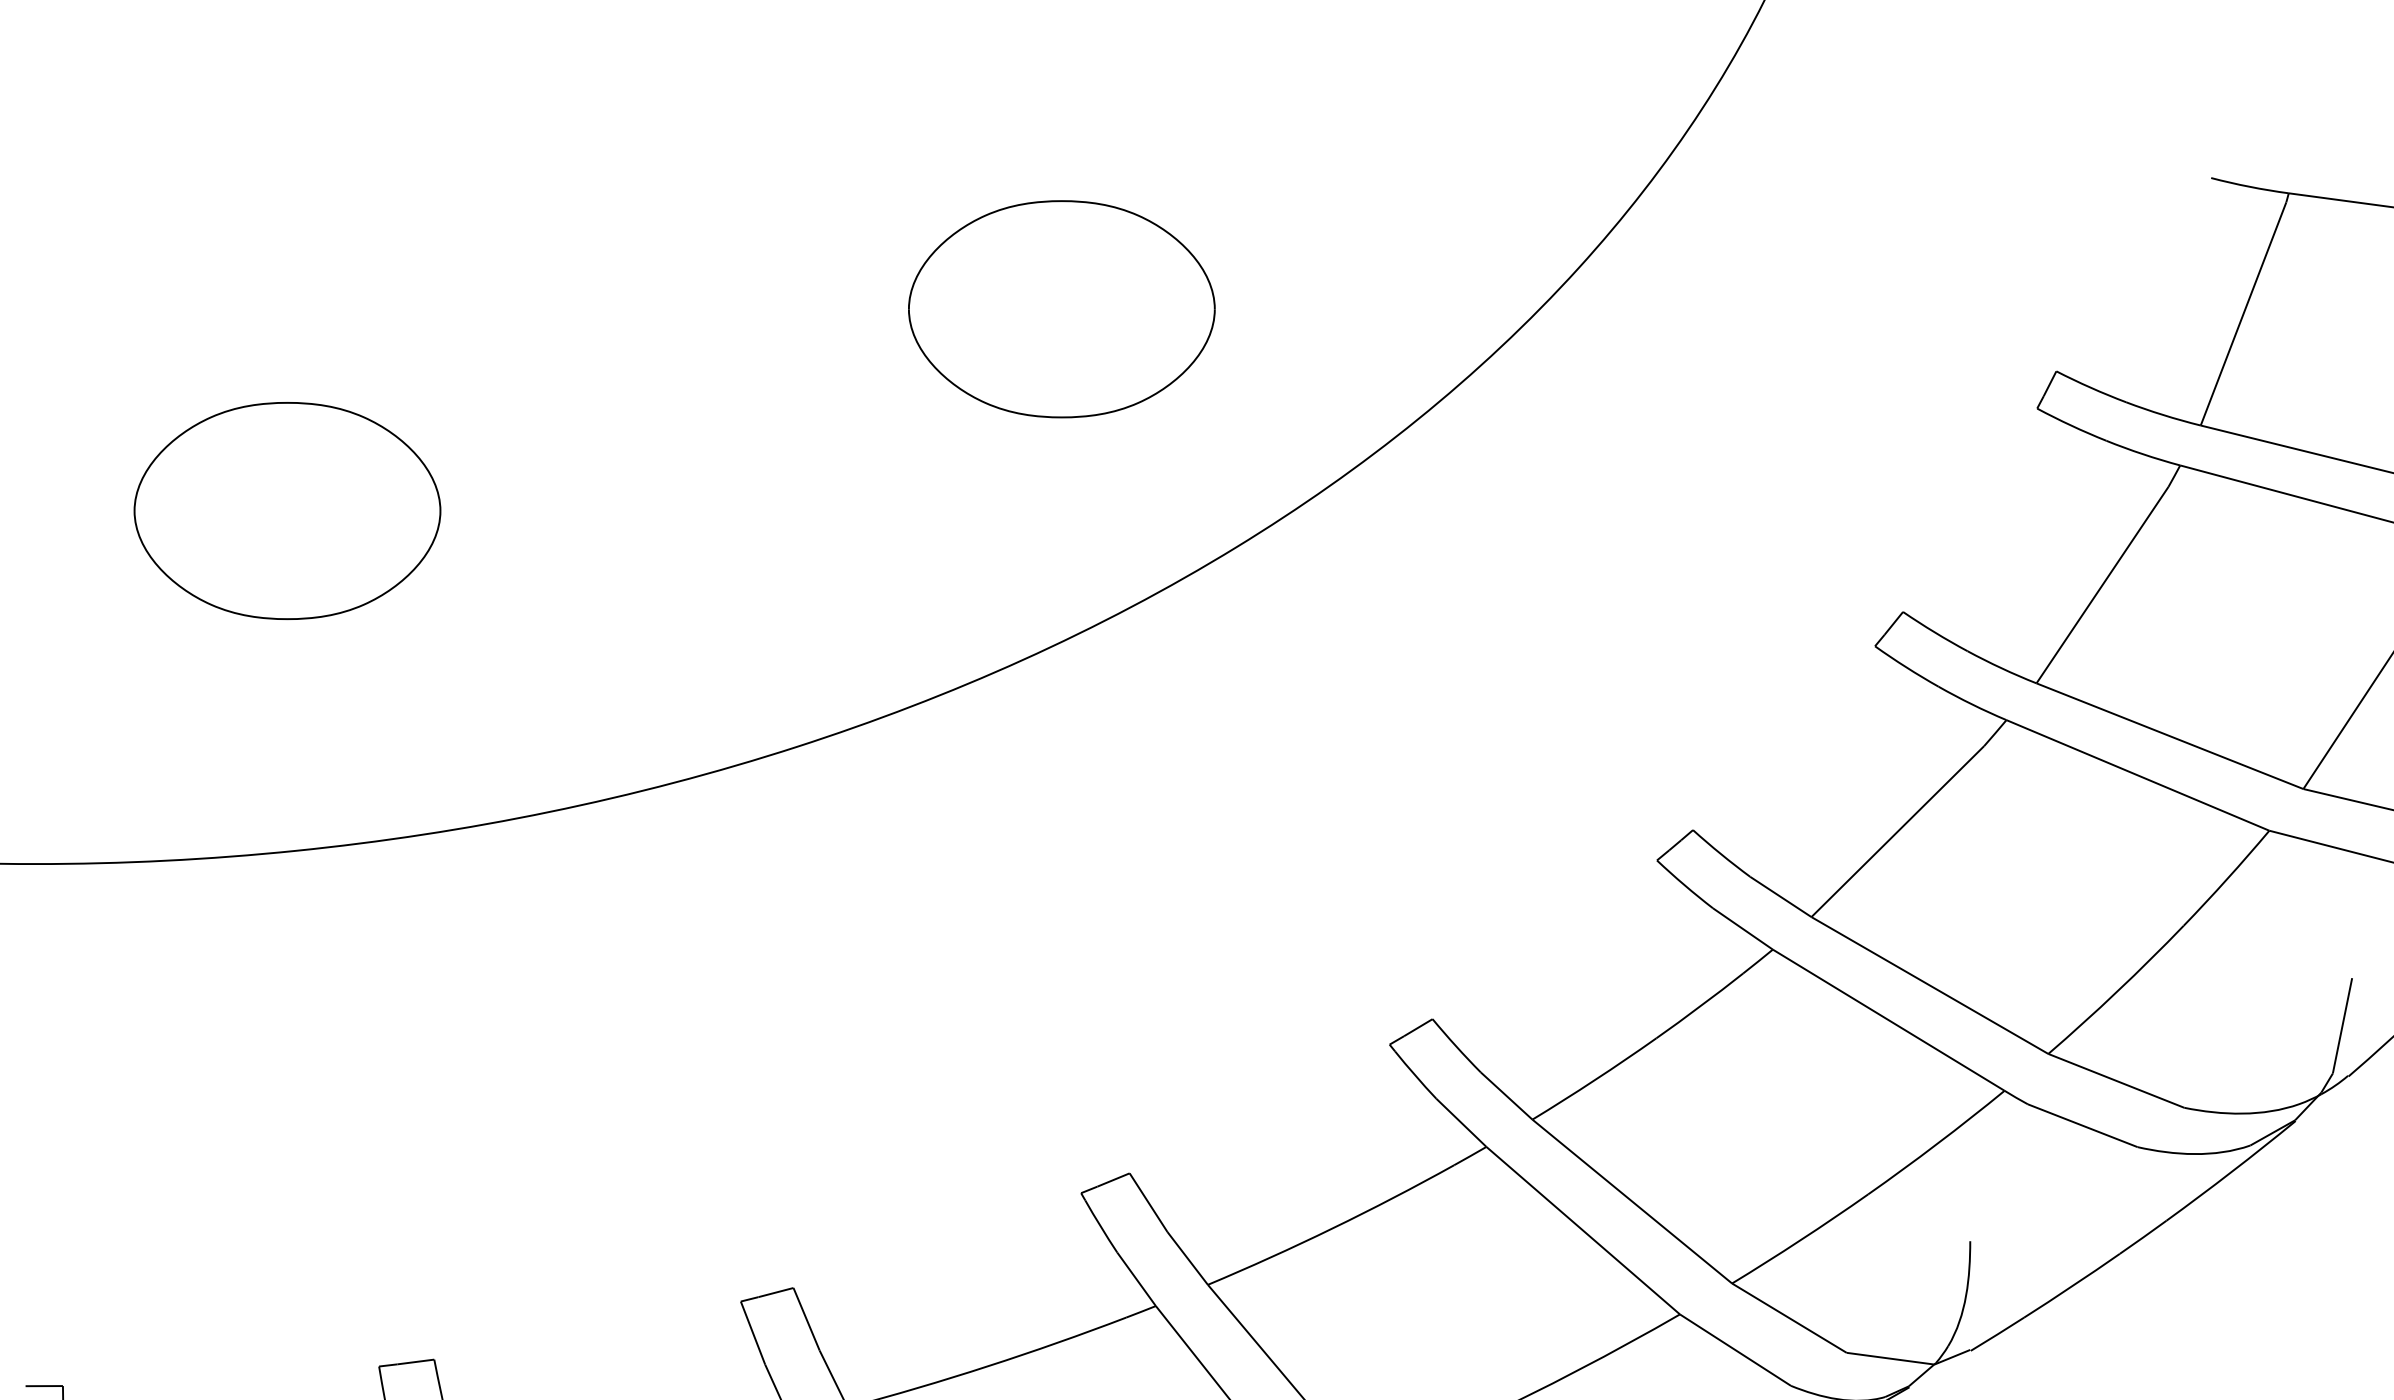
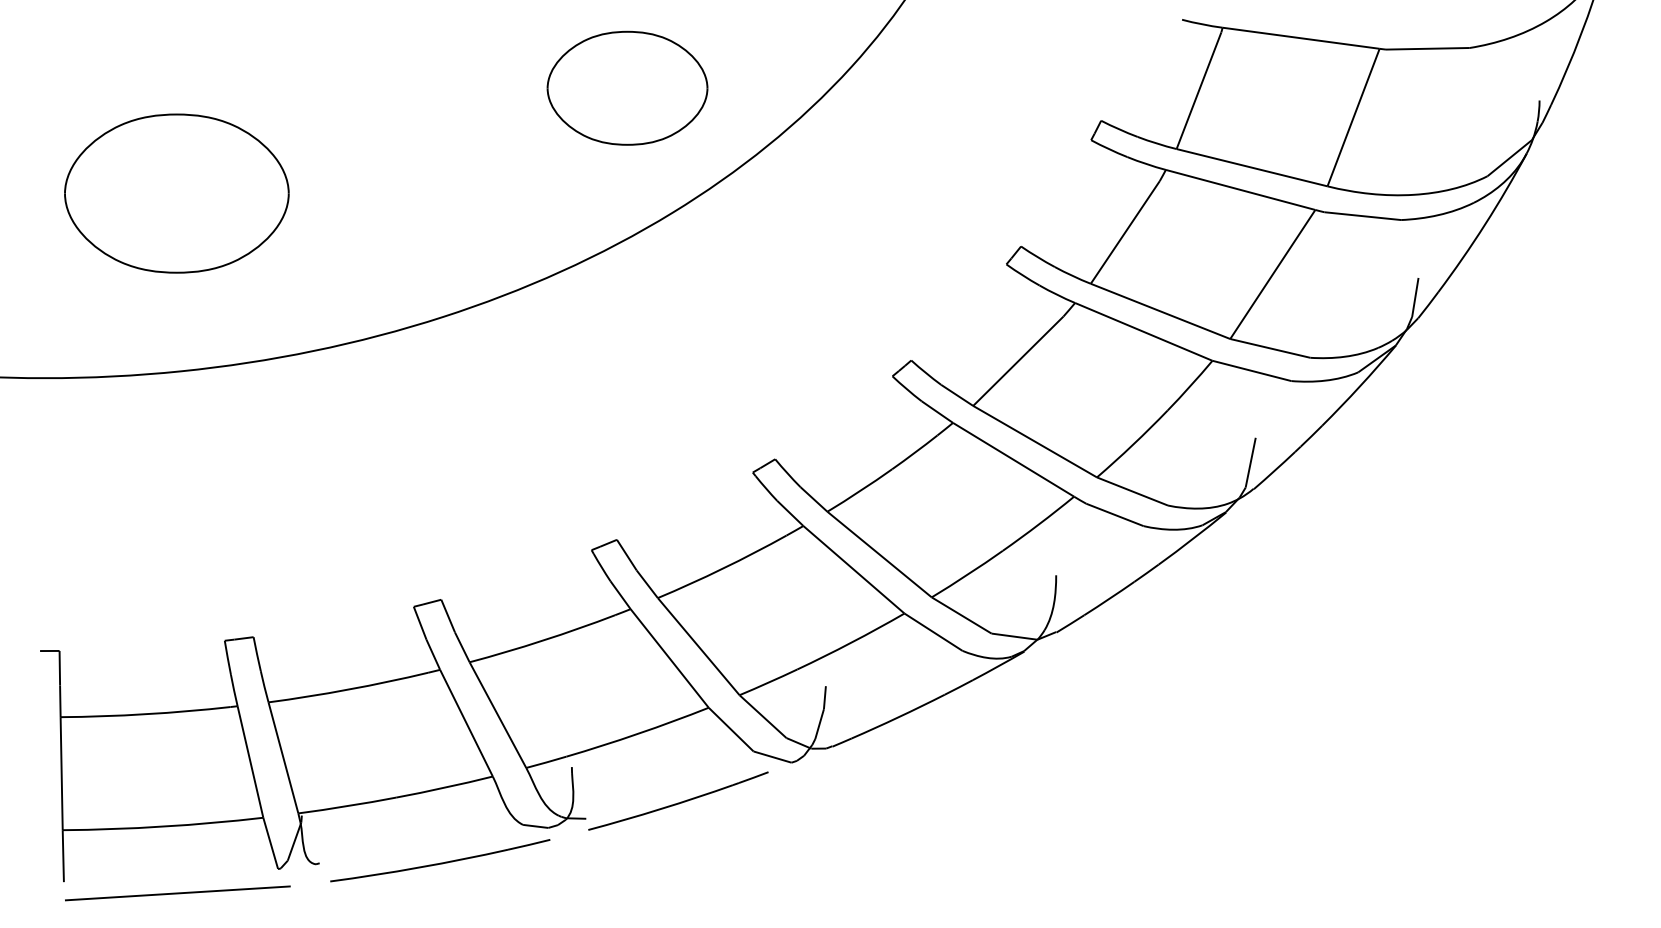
part: (1061, 307) -> (627, 87), moved
part: (286, 510) -> (176, 193), size x1.4

